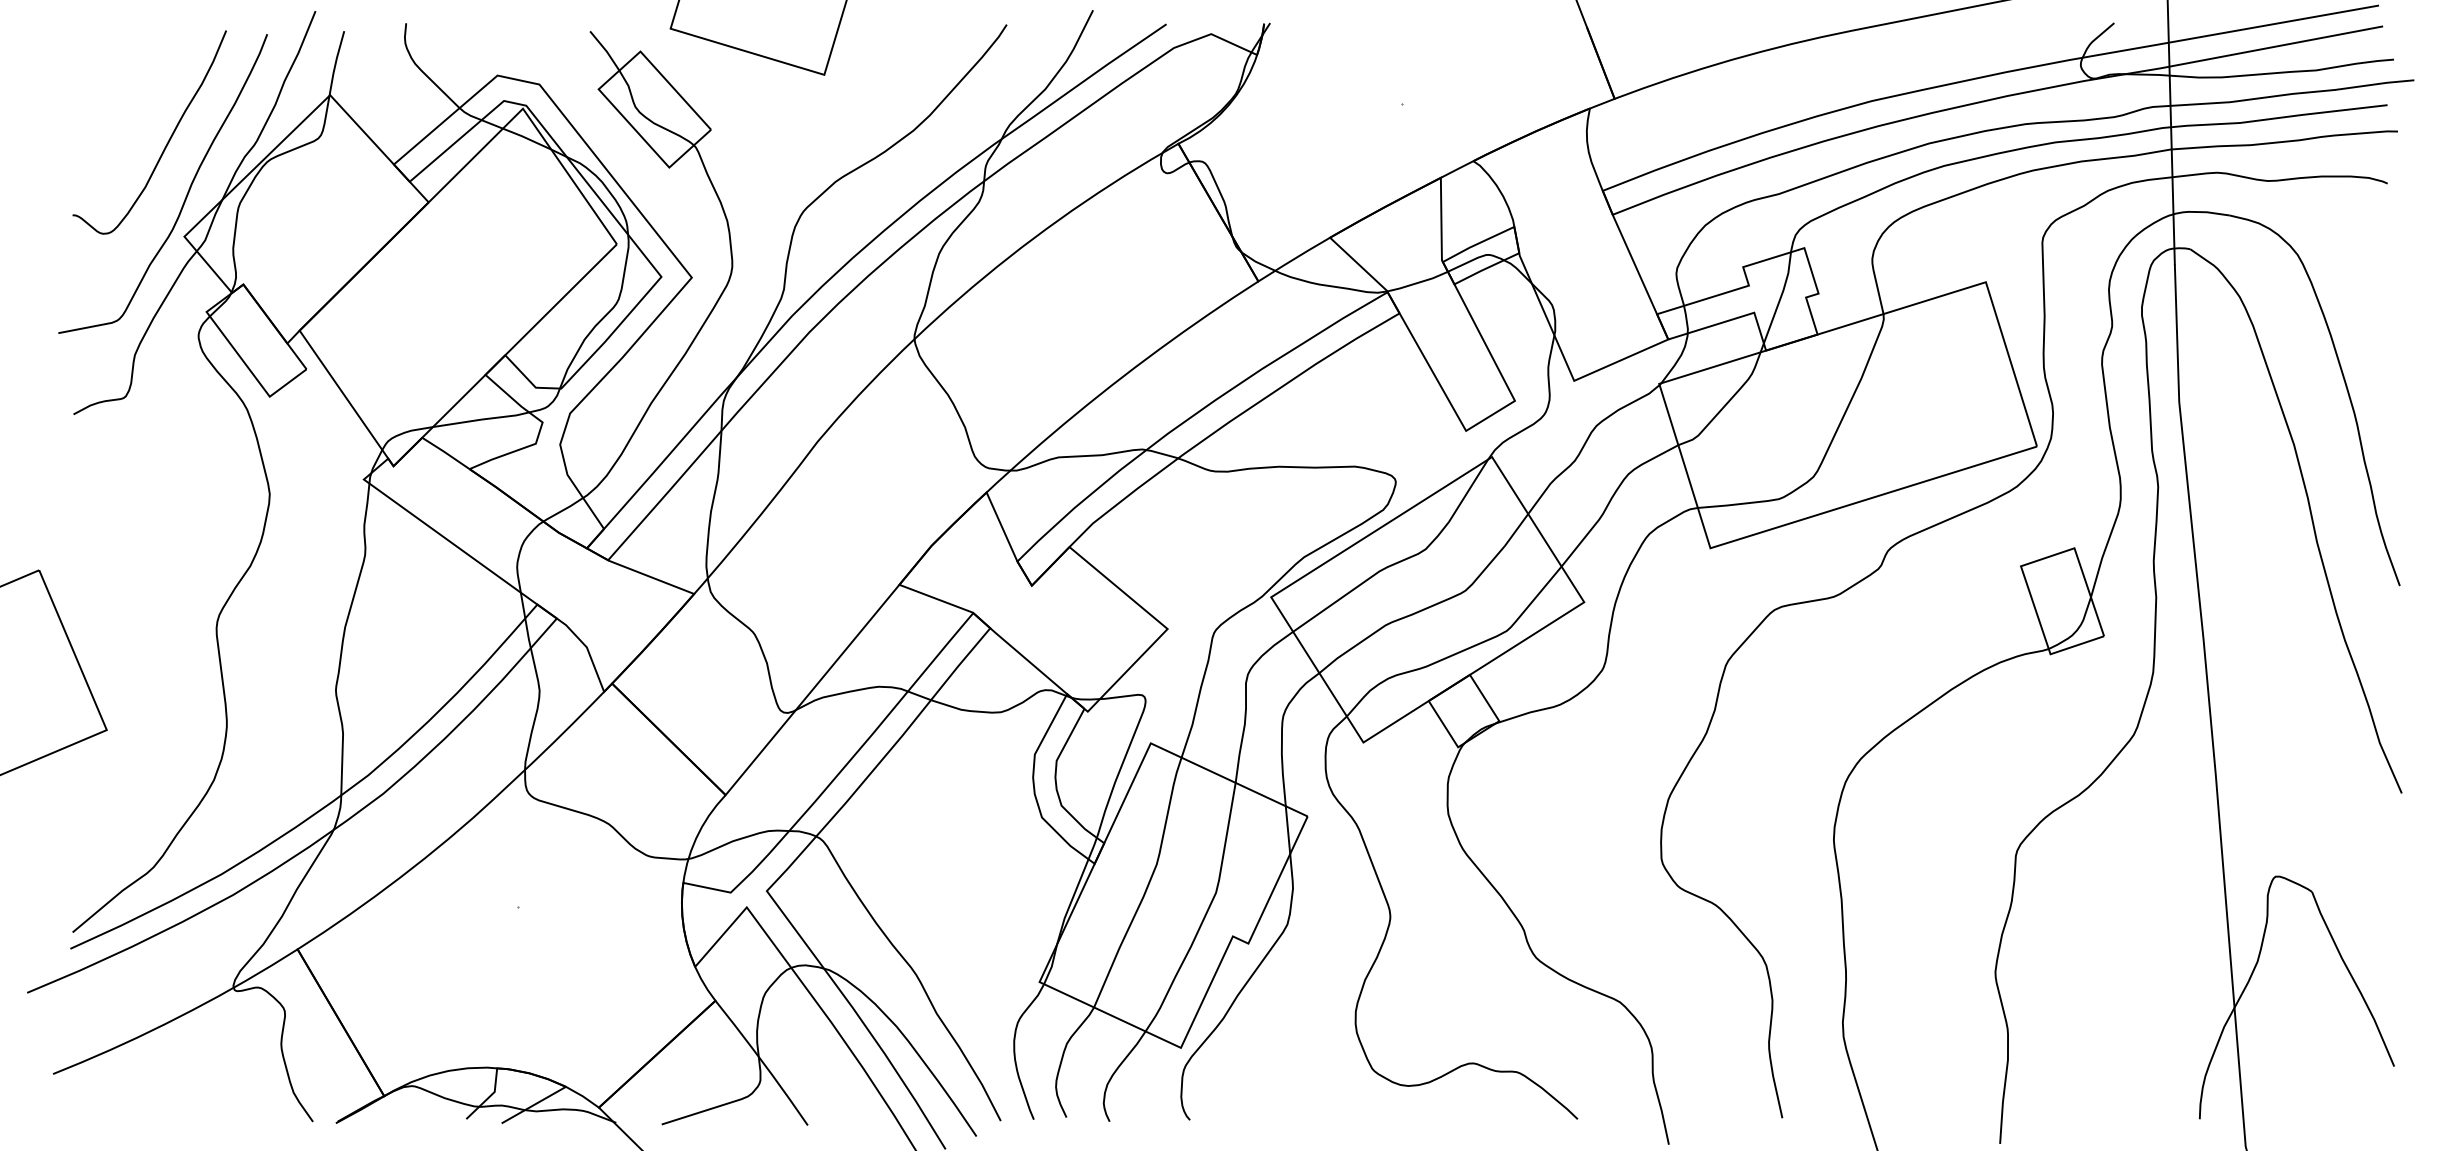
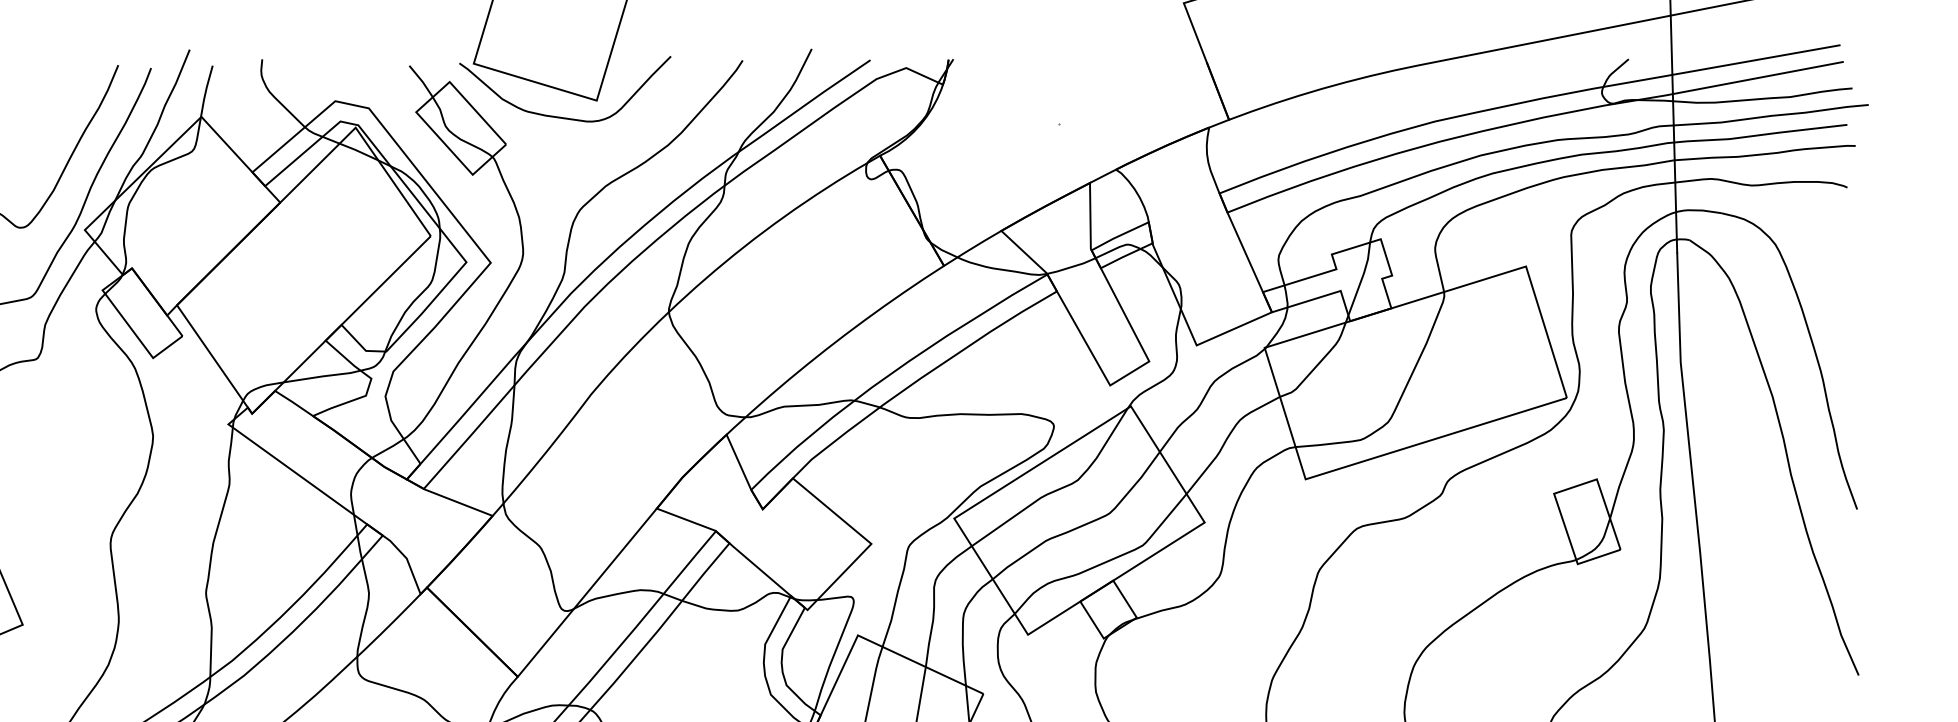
curve: (782, 95) -> (563, 117), added

